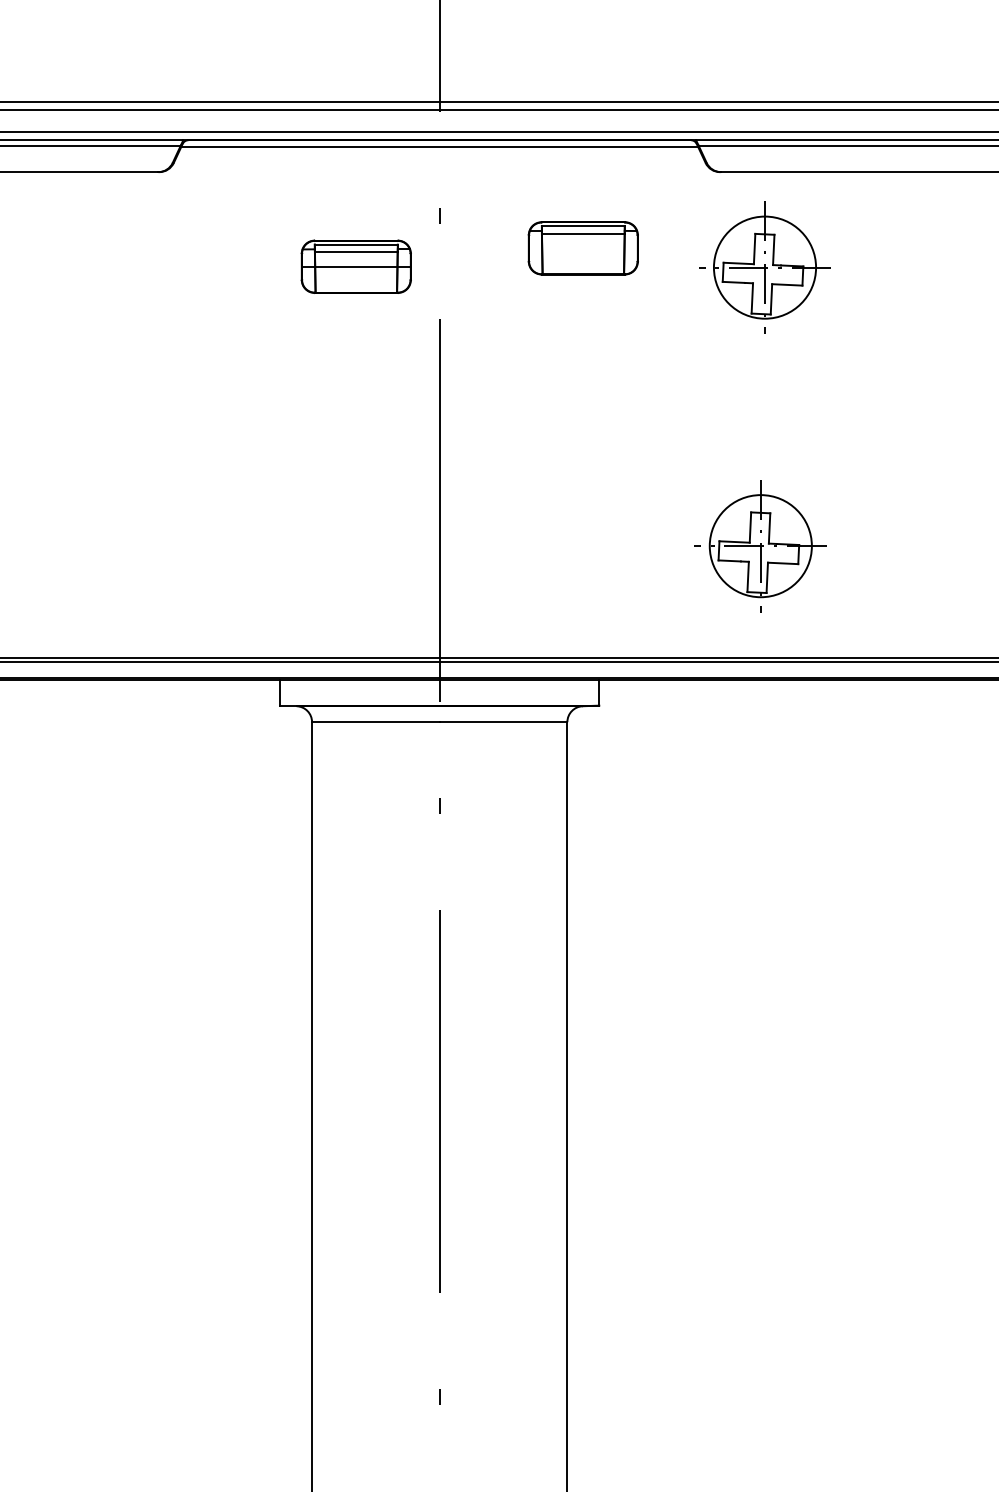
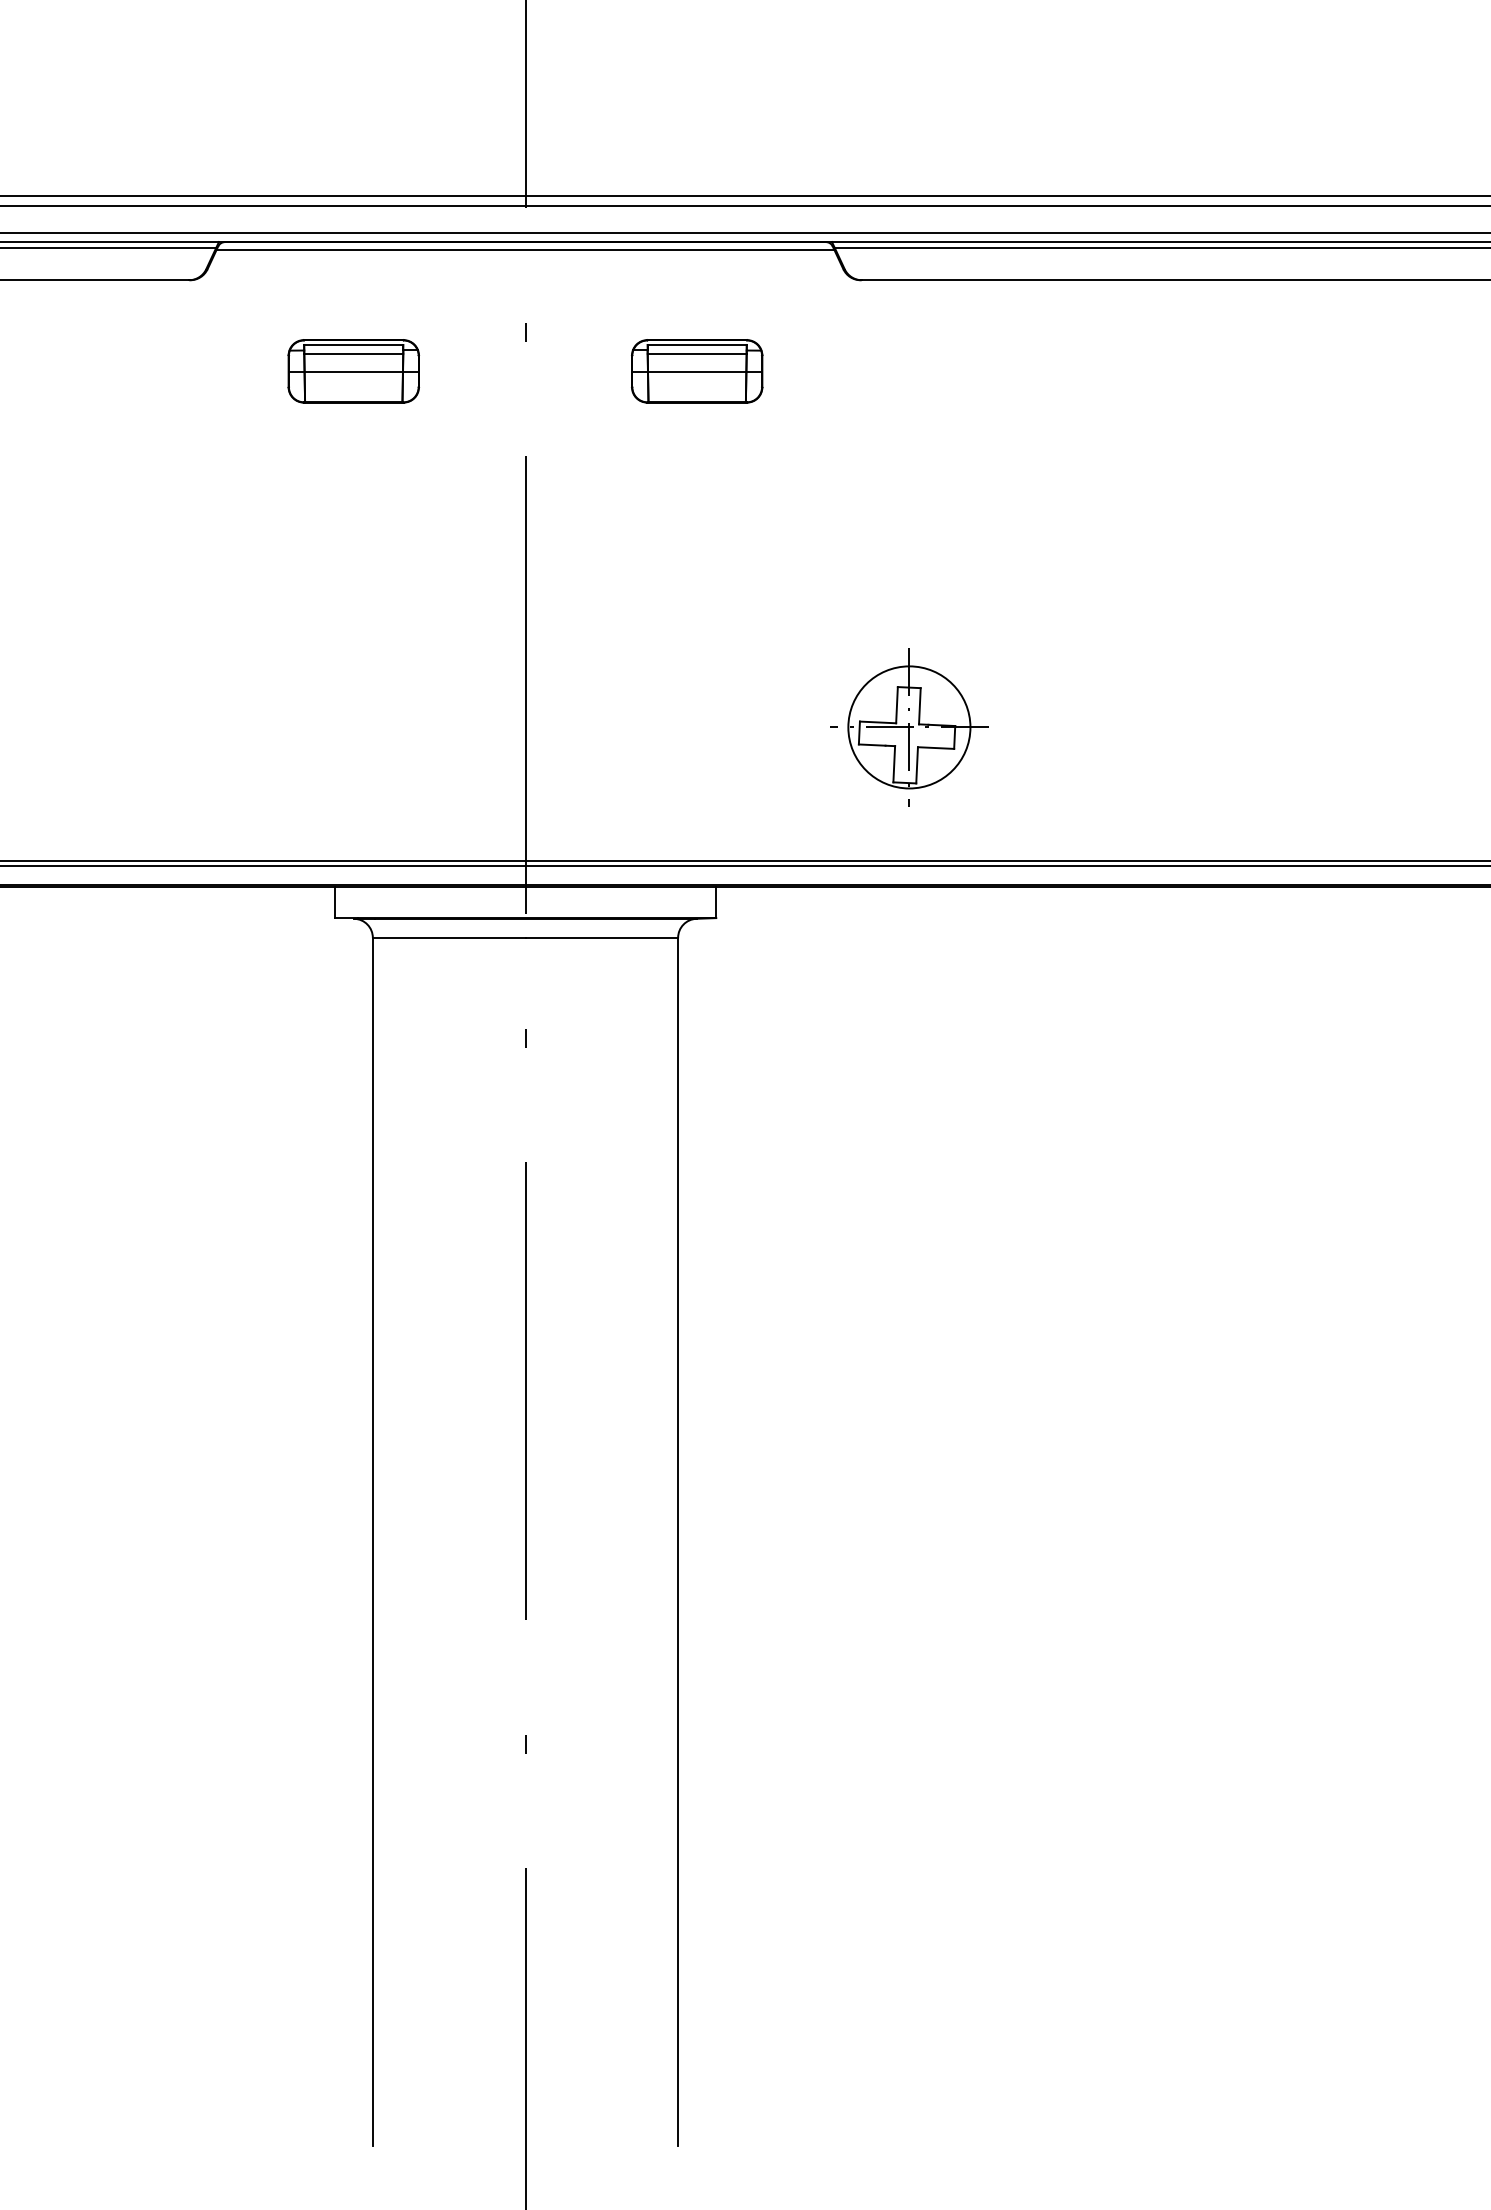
line: (583, 249) -> (697, 372), added
part: (356, 266) -> (353, 371), moved
part: (765, 267) -> (914, 394), removed

